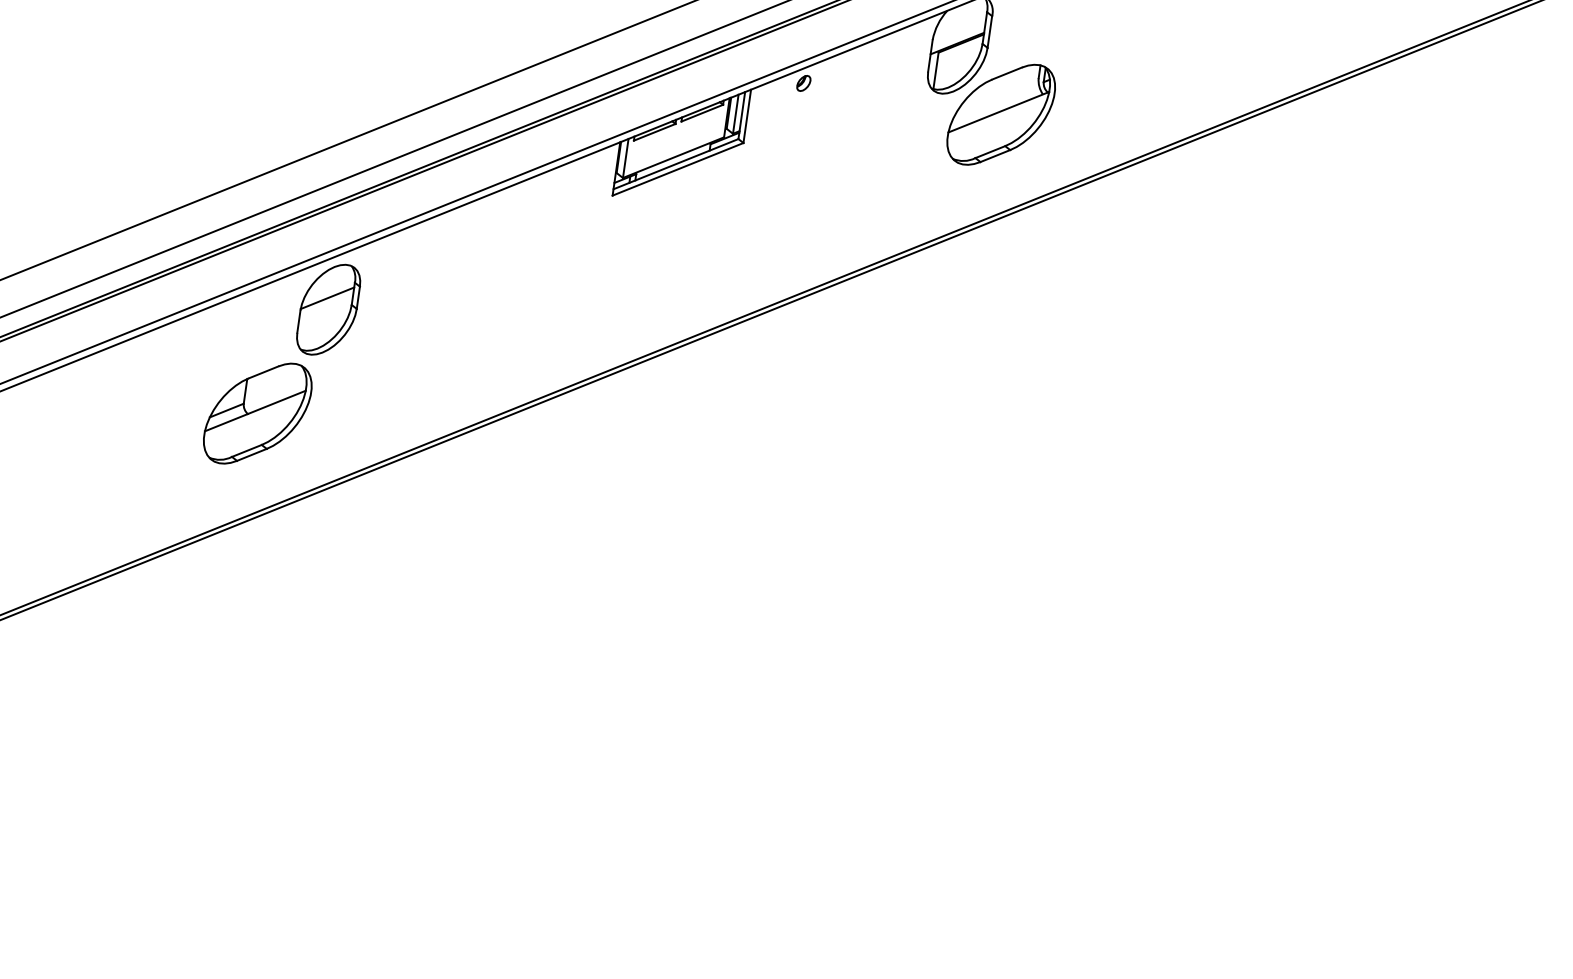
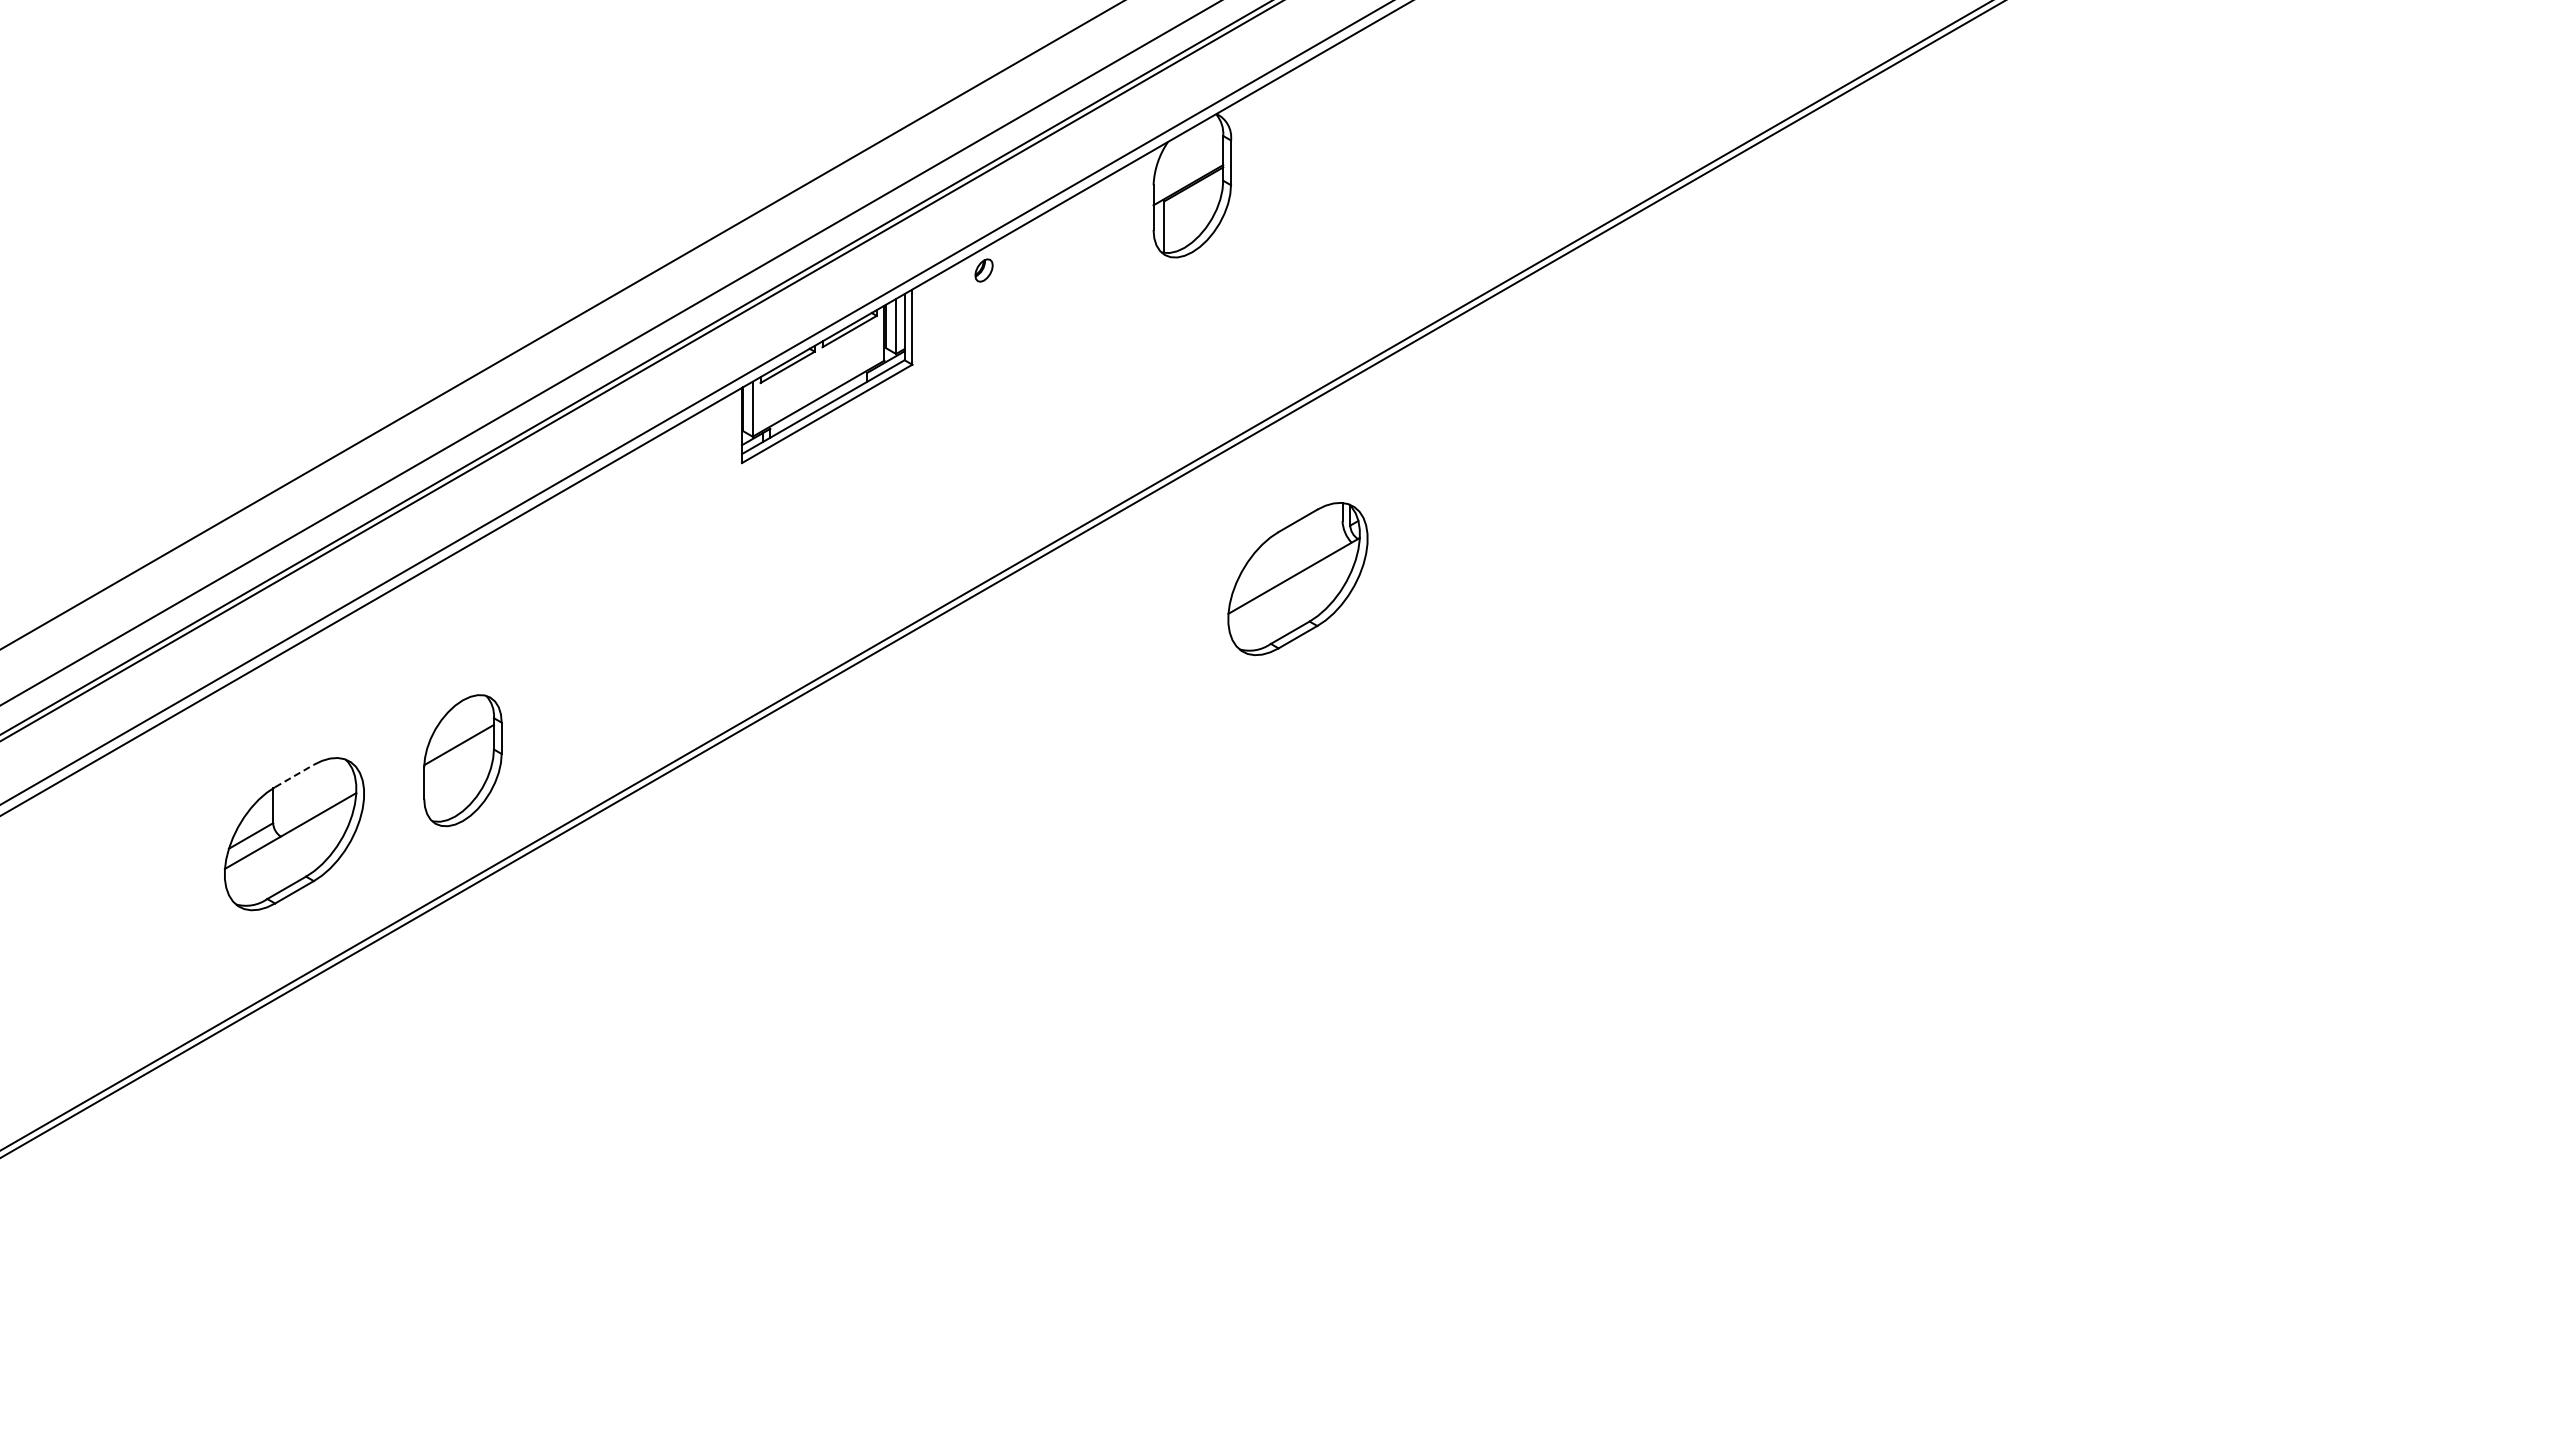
part: (1000, 115) -> (1297, 579), moved
part: (328, 309) -> (462, 760), moved
line: (263, 372) -> (294, 775), solid -> dashed

